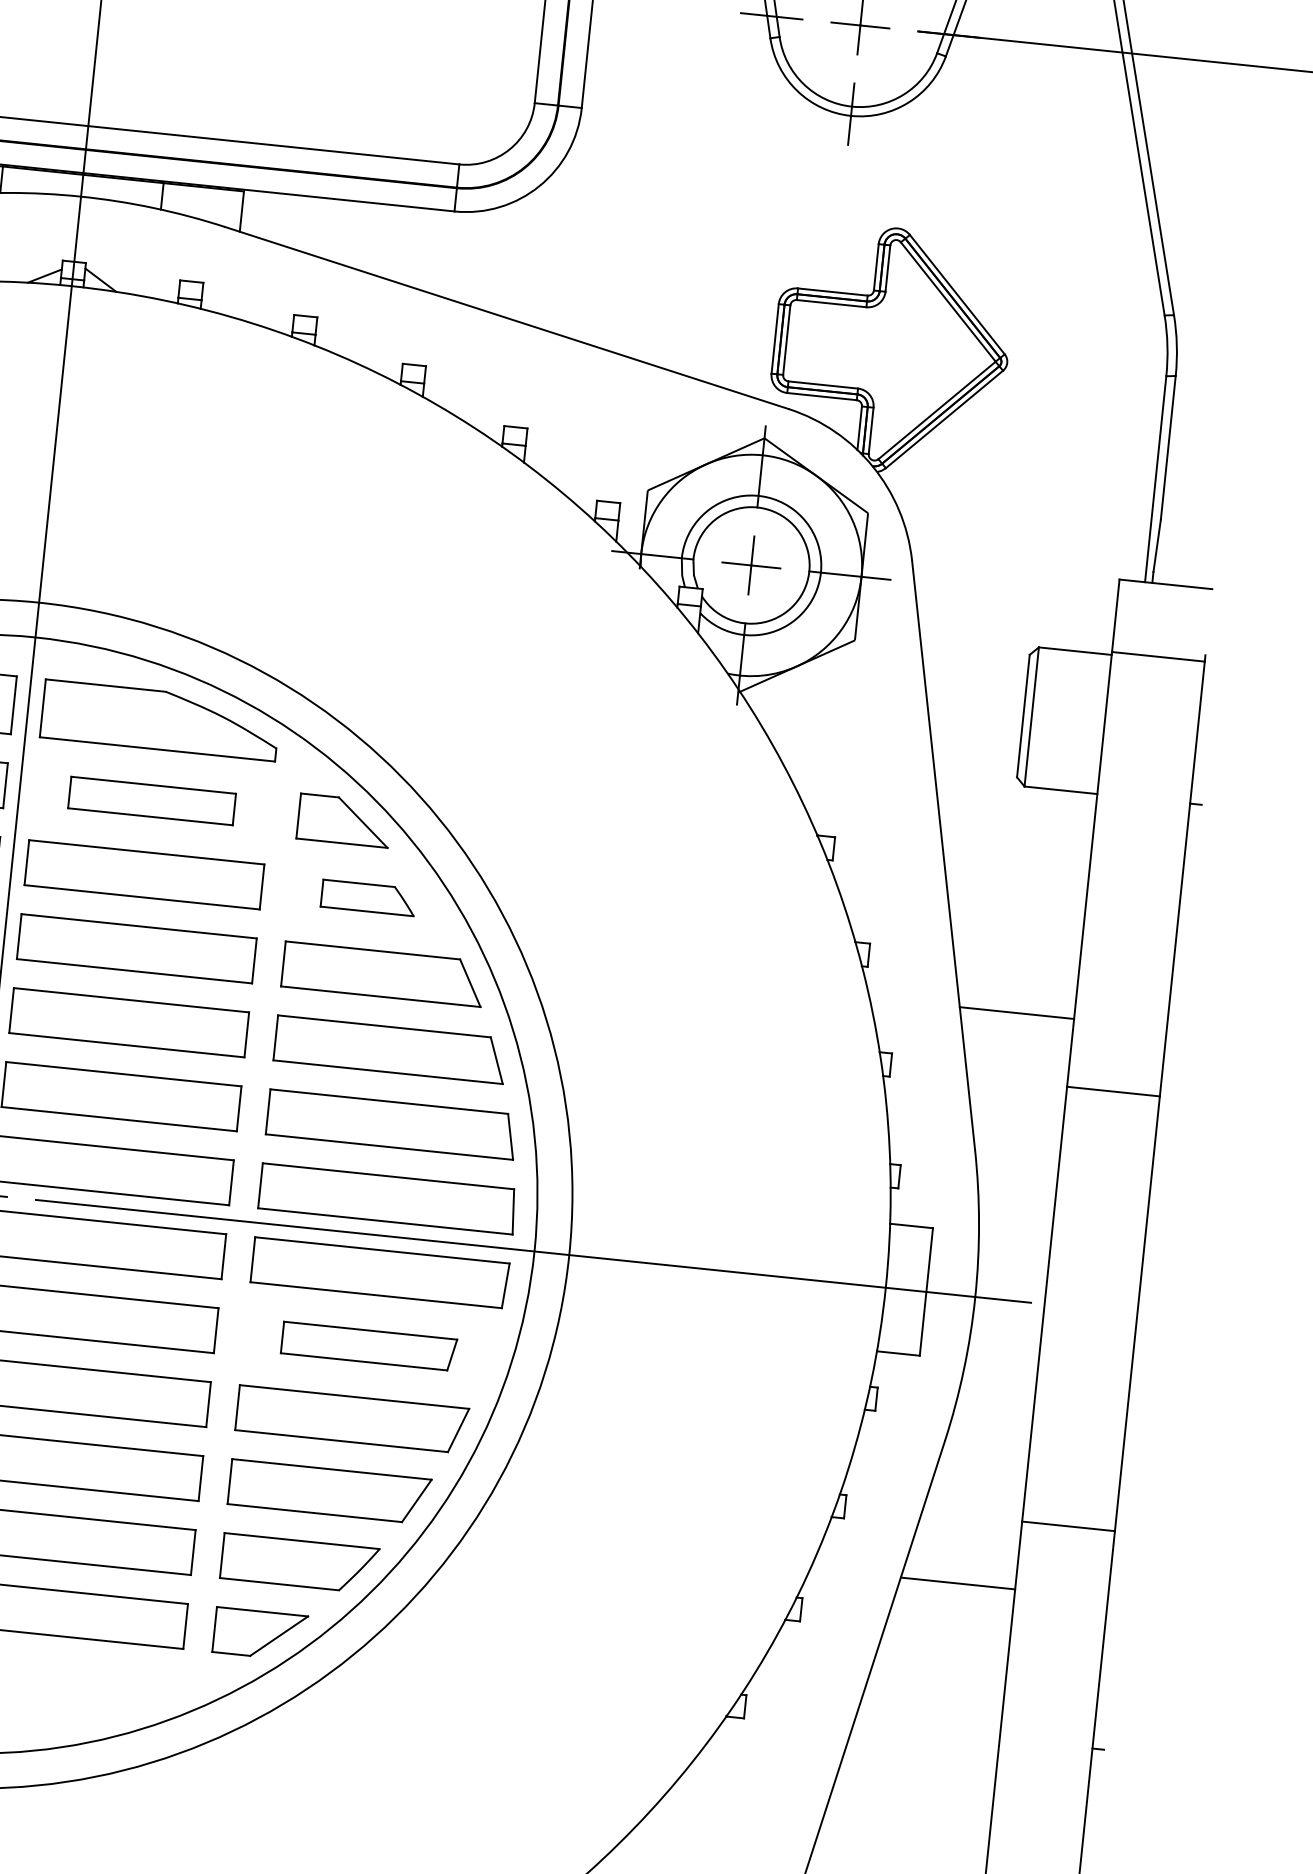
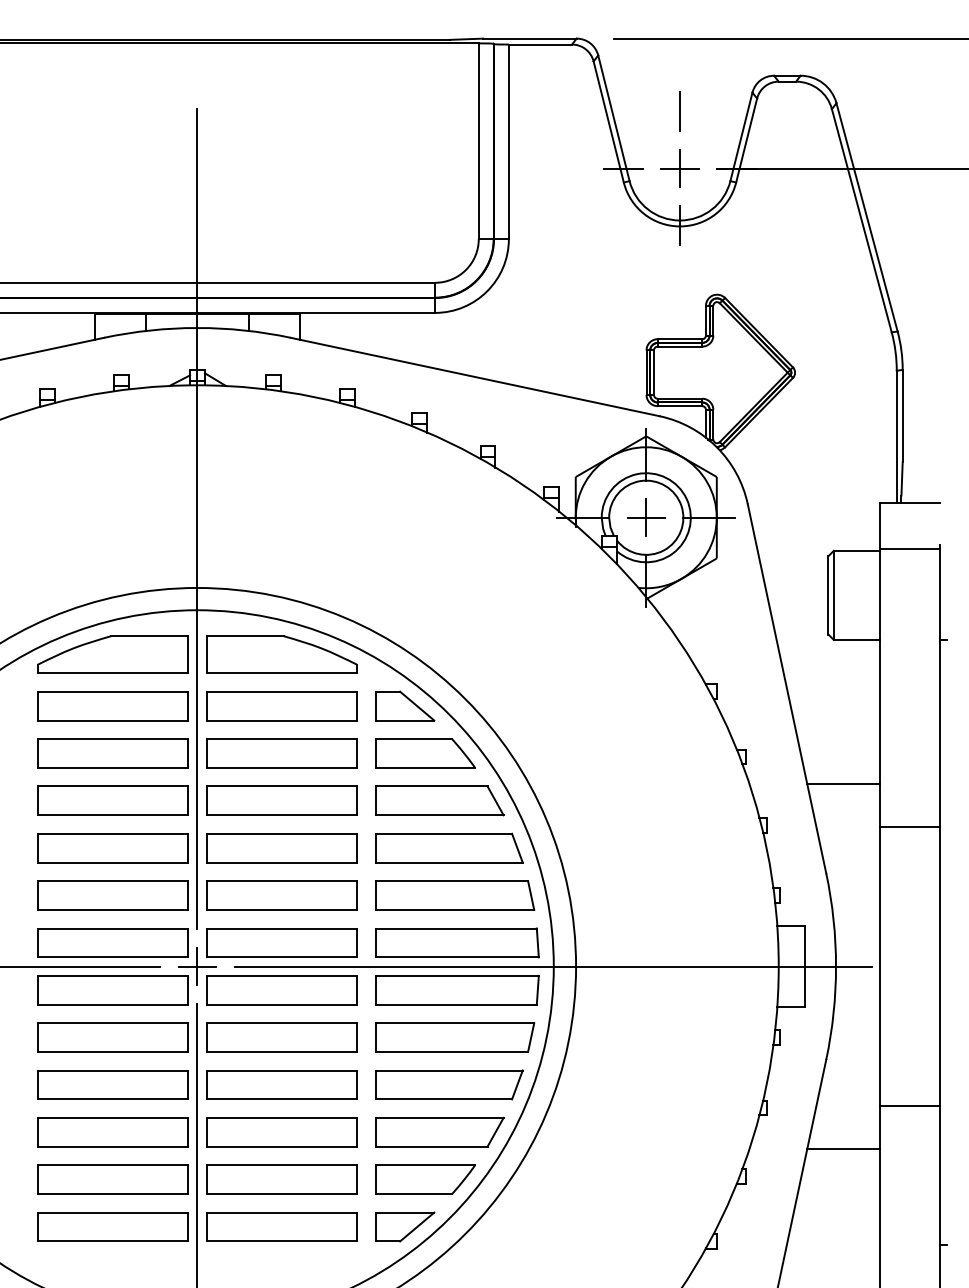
part: (151, 801) -> (281, 706), size x1.43
part: (368, 897) -> (425, 753), size x1.67
part: (369, 1346) -> (455, 1037), size x1.43

